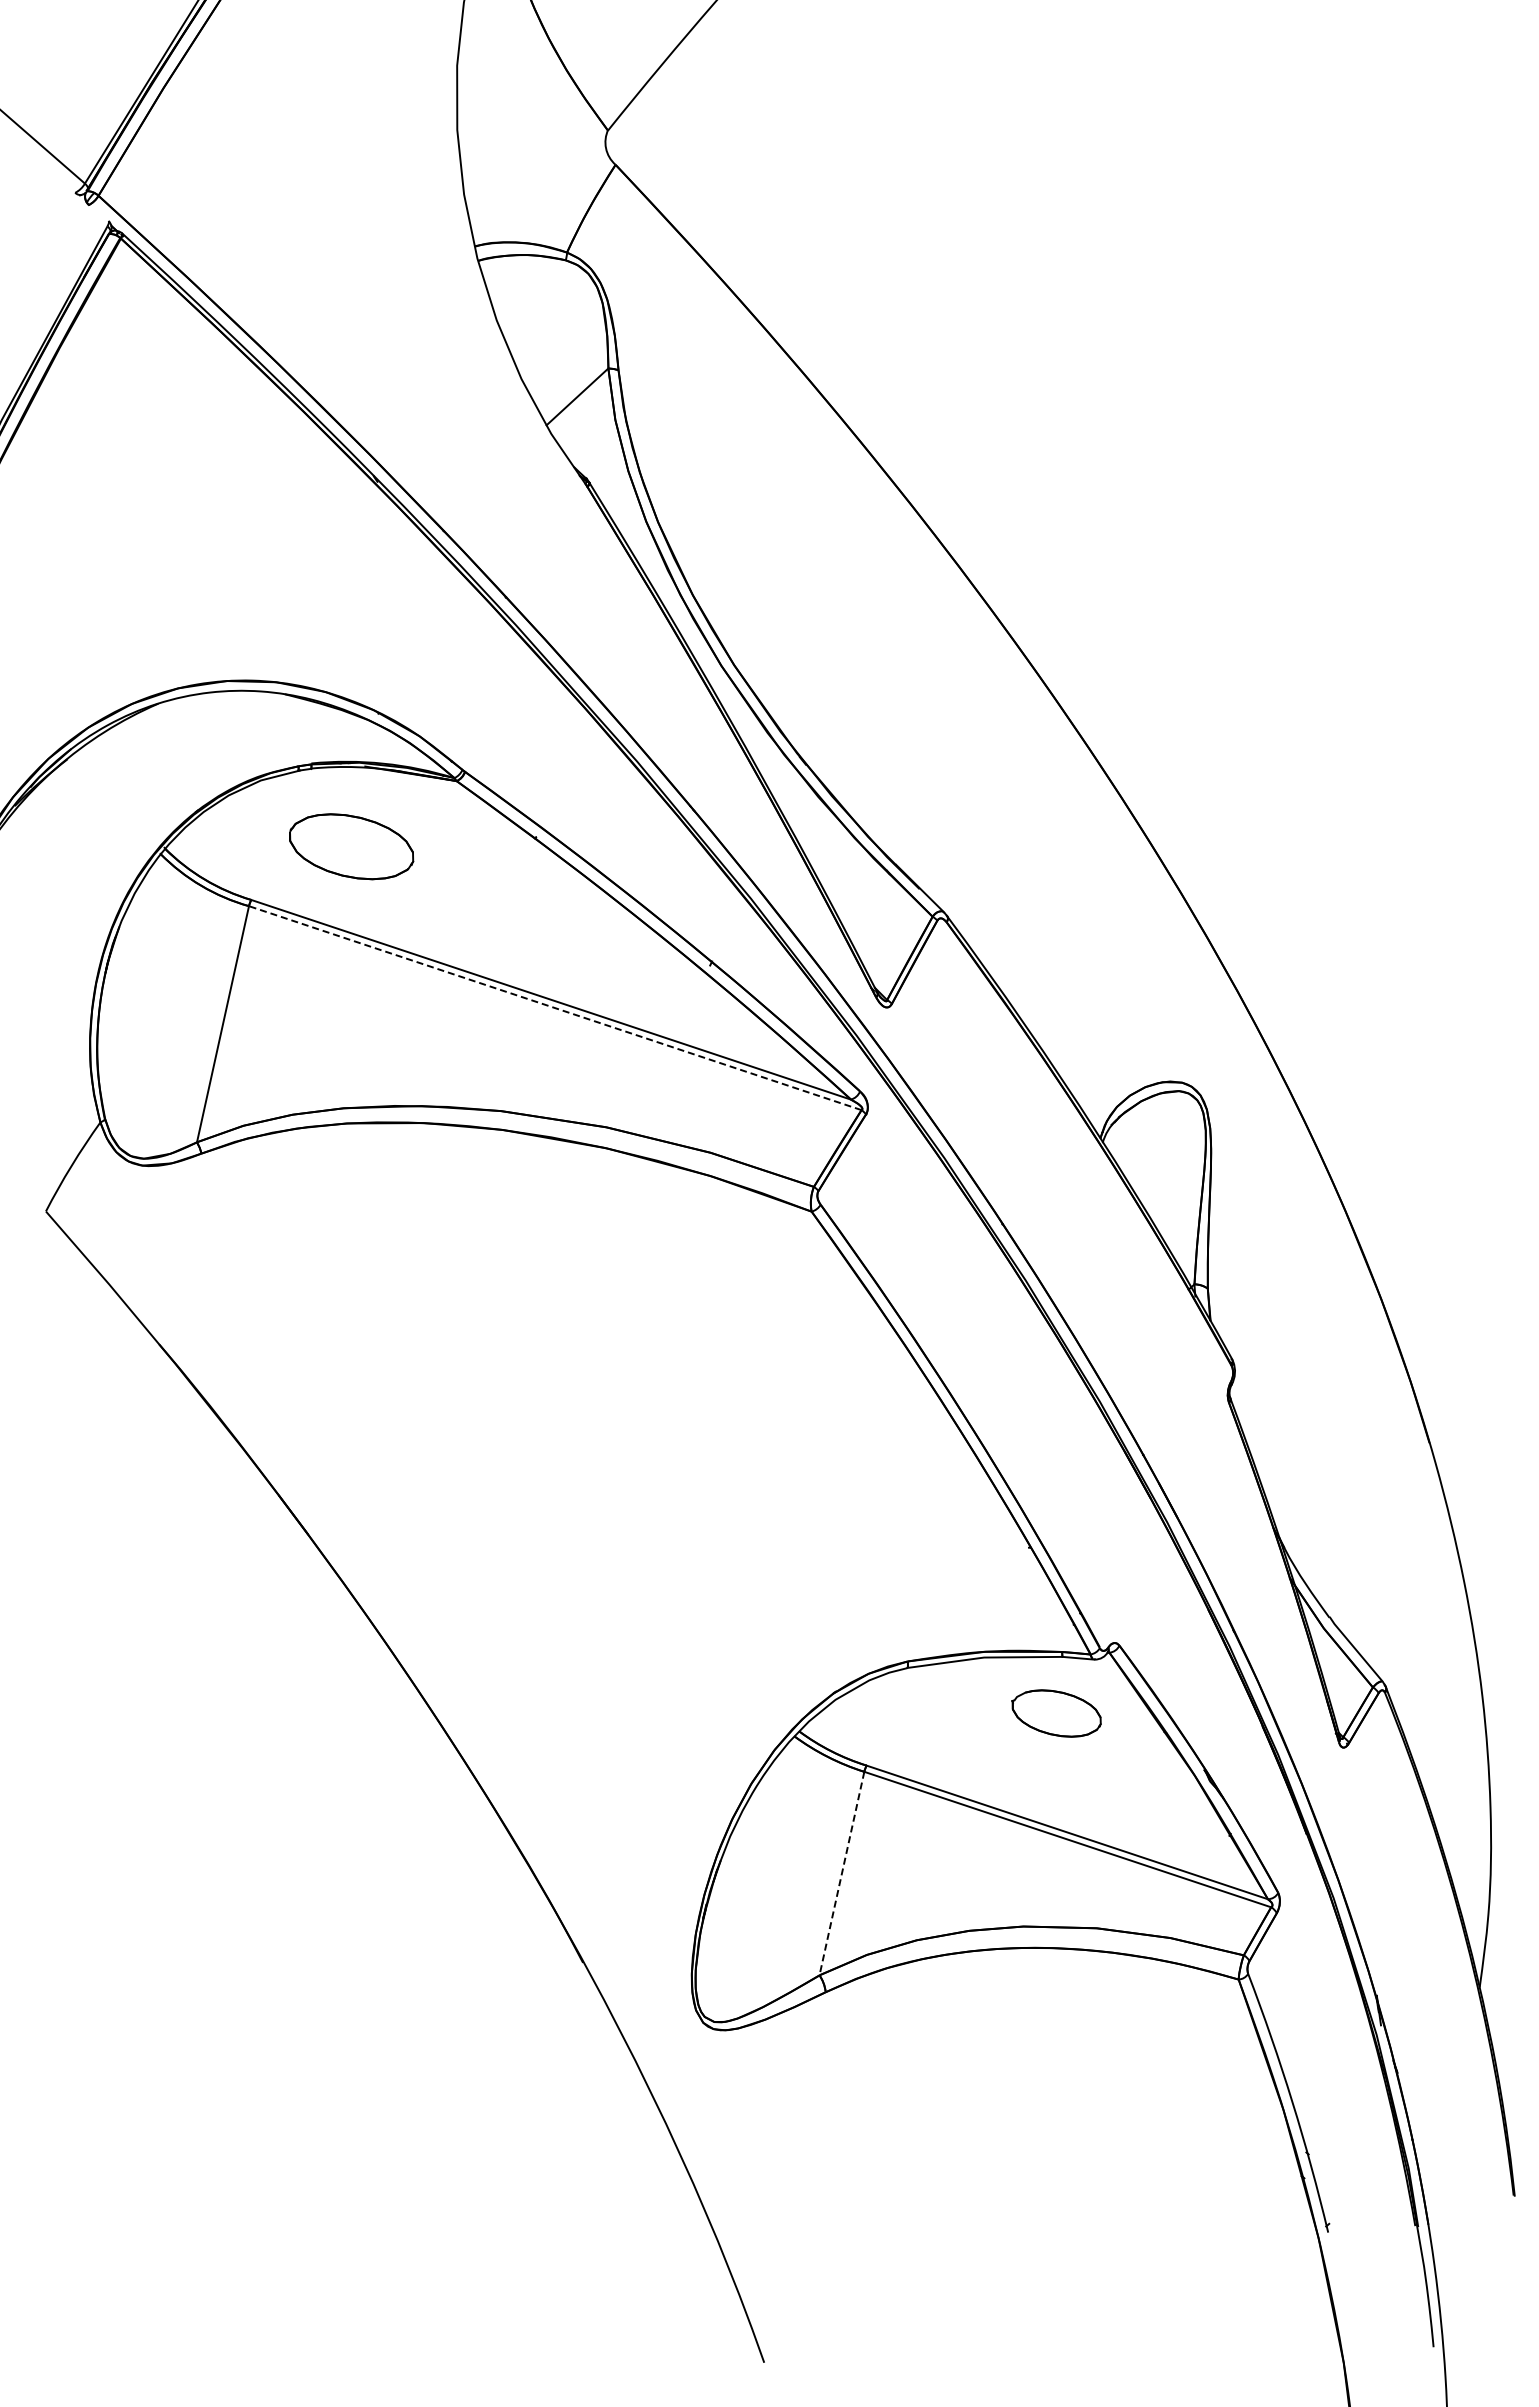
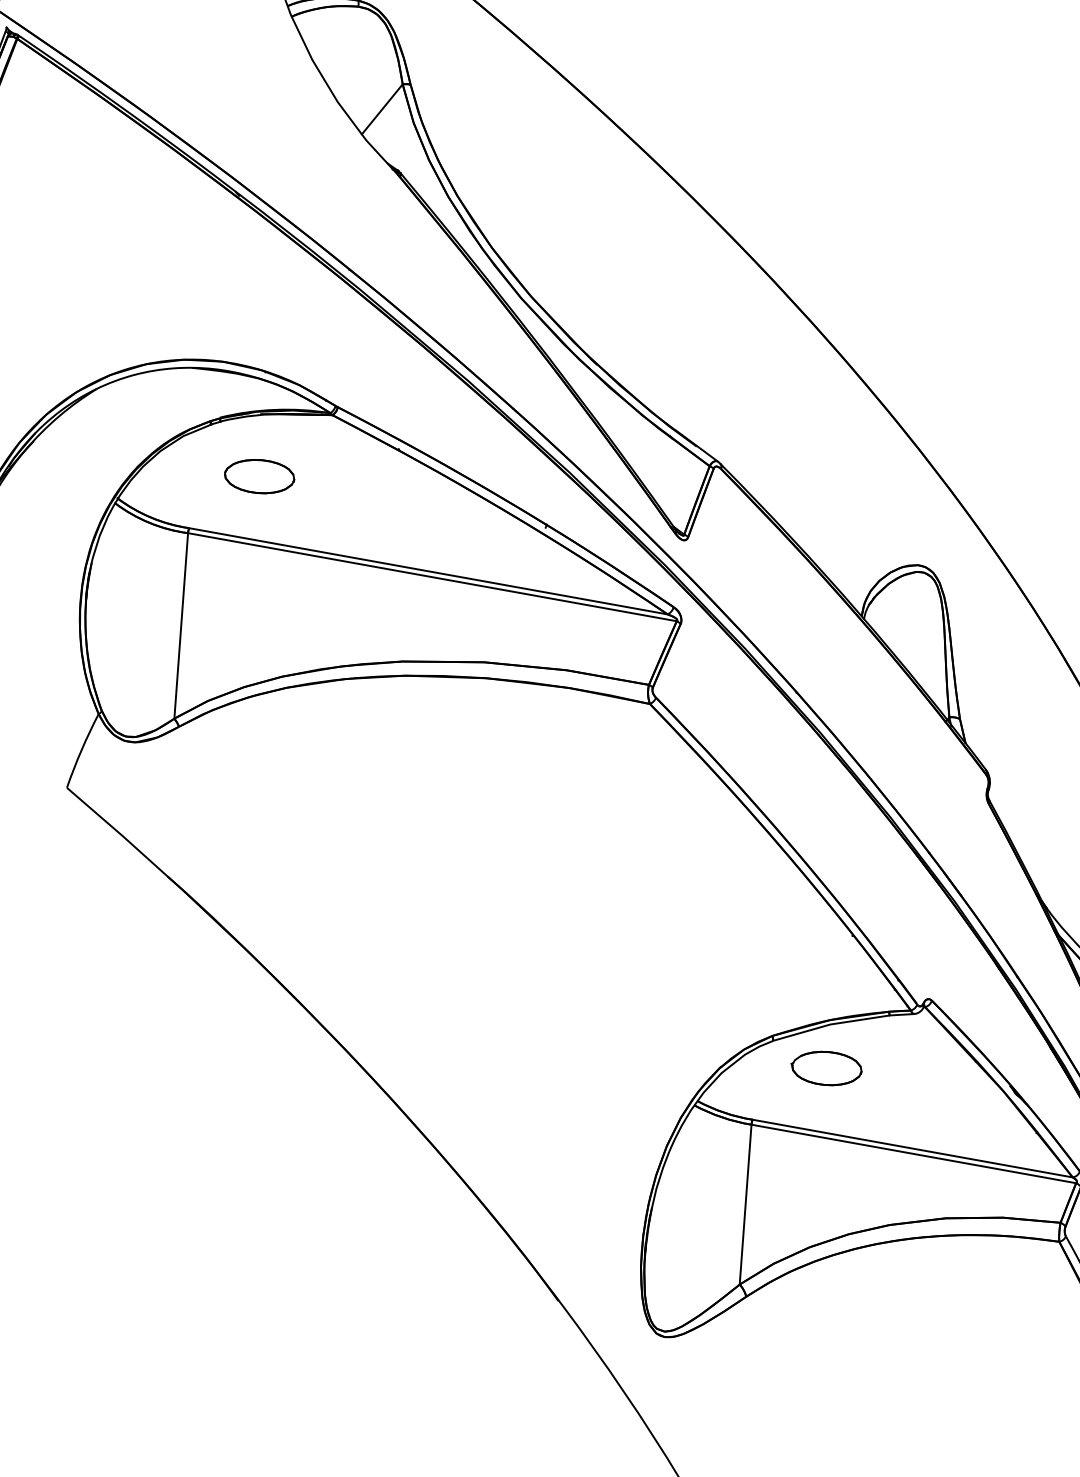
part: (351, 846) -> (259, 476), size x0.71
line: (555, 1008) -> (432, 577), dashed -> solid
part: (1056, 1713) -> (826, 1068), moved
line: (841, 1874) -> (745, 1205), dashed -> solid

